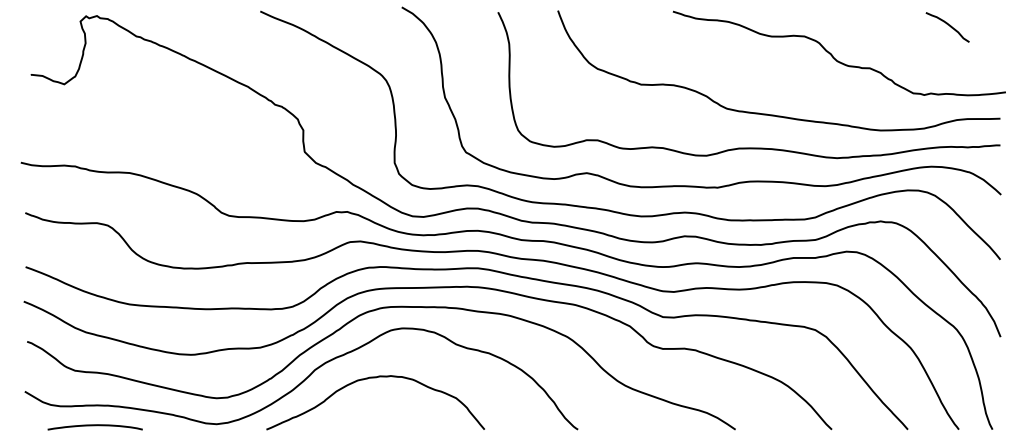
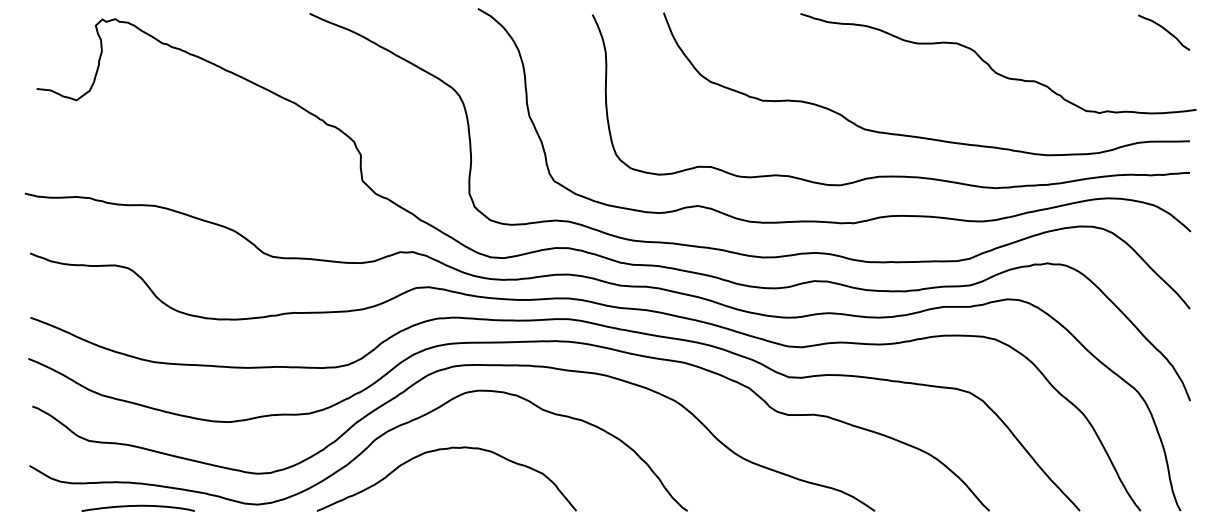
curve: (948, 25) -> (1165, 30), moved
curve: (94, 426) -> (137, 507), moved

